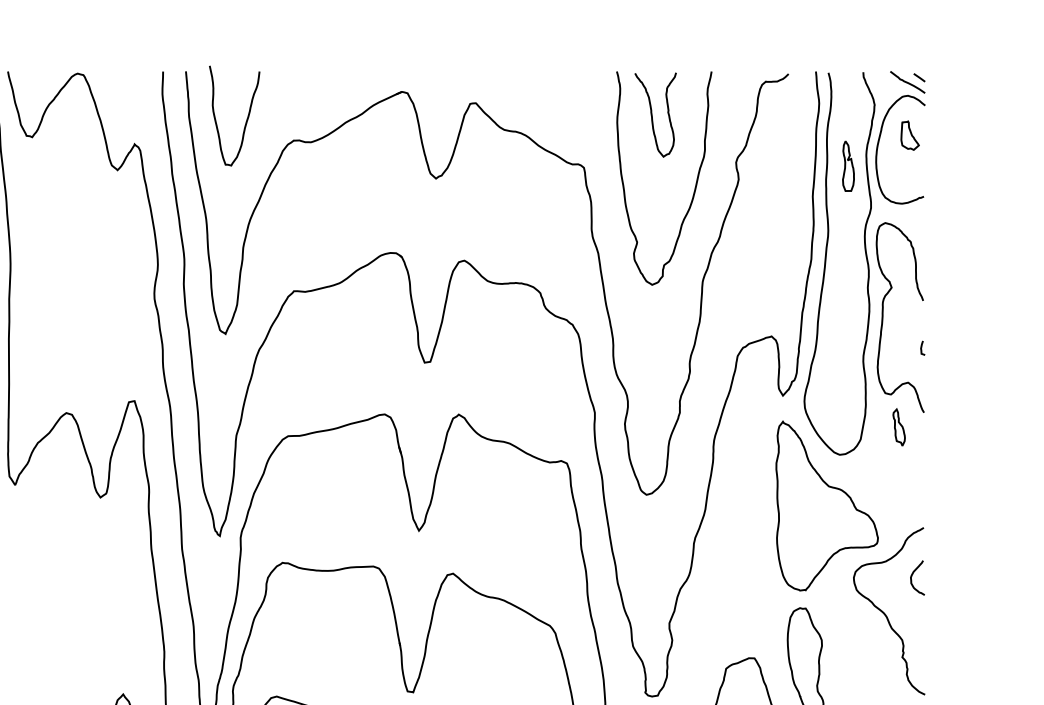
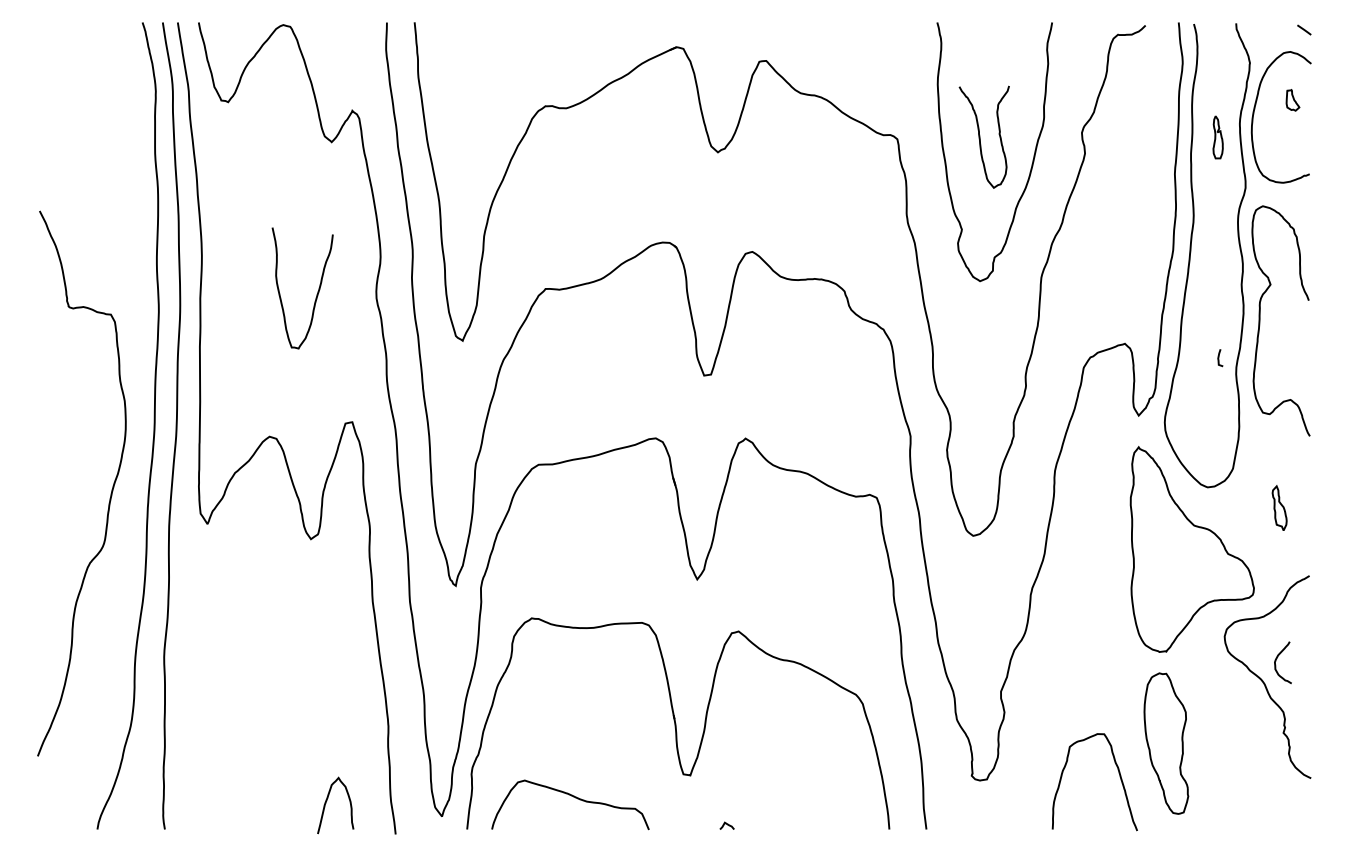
curve: (907, 82) -> (1289, 35), removed
curve: (652, 114) -> (980, 136), moved
curve: (246, 121) -> (316, 294), moved
part: (909, 135) -> (1292, 100), size x0.6
part: (847, 166) -> (1217, 137), size x0.7
curve: (922, 348) -> (1219, 358), moved
part: (899, 426) -> (1279, 507), moved
curve: (912, 576) -> (1276, 661), moved

